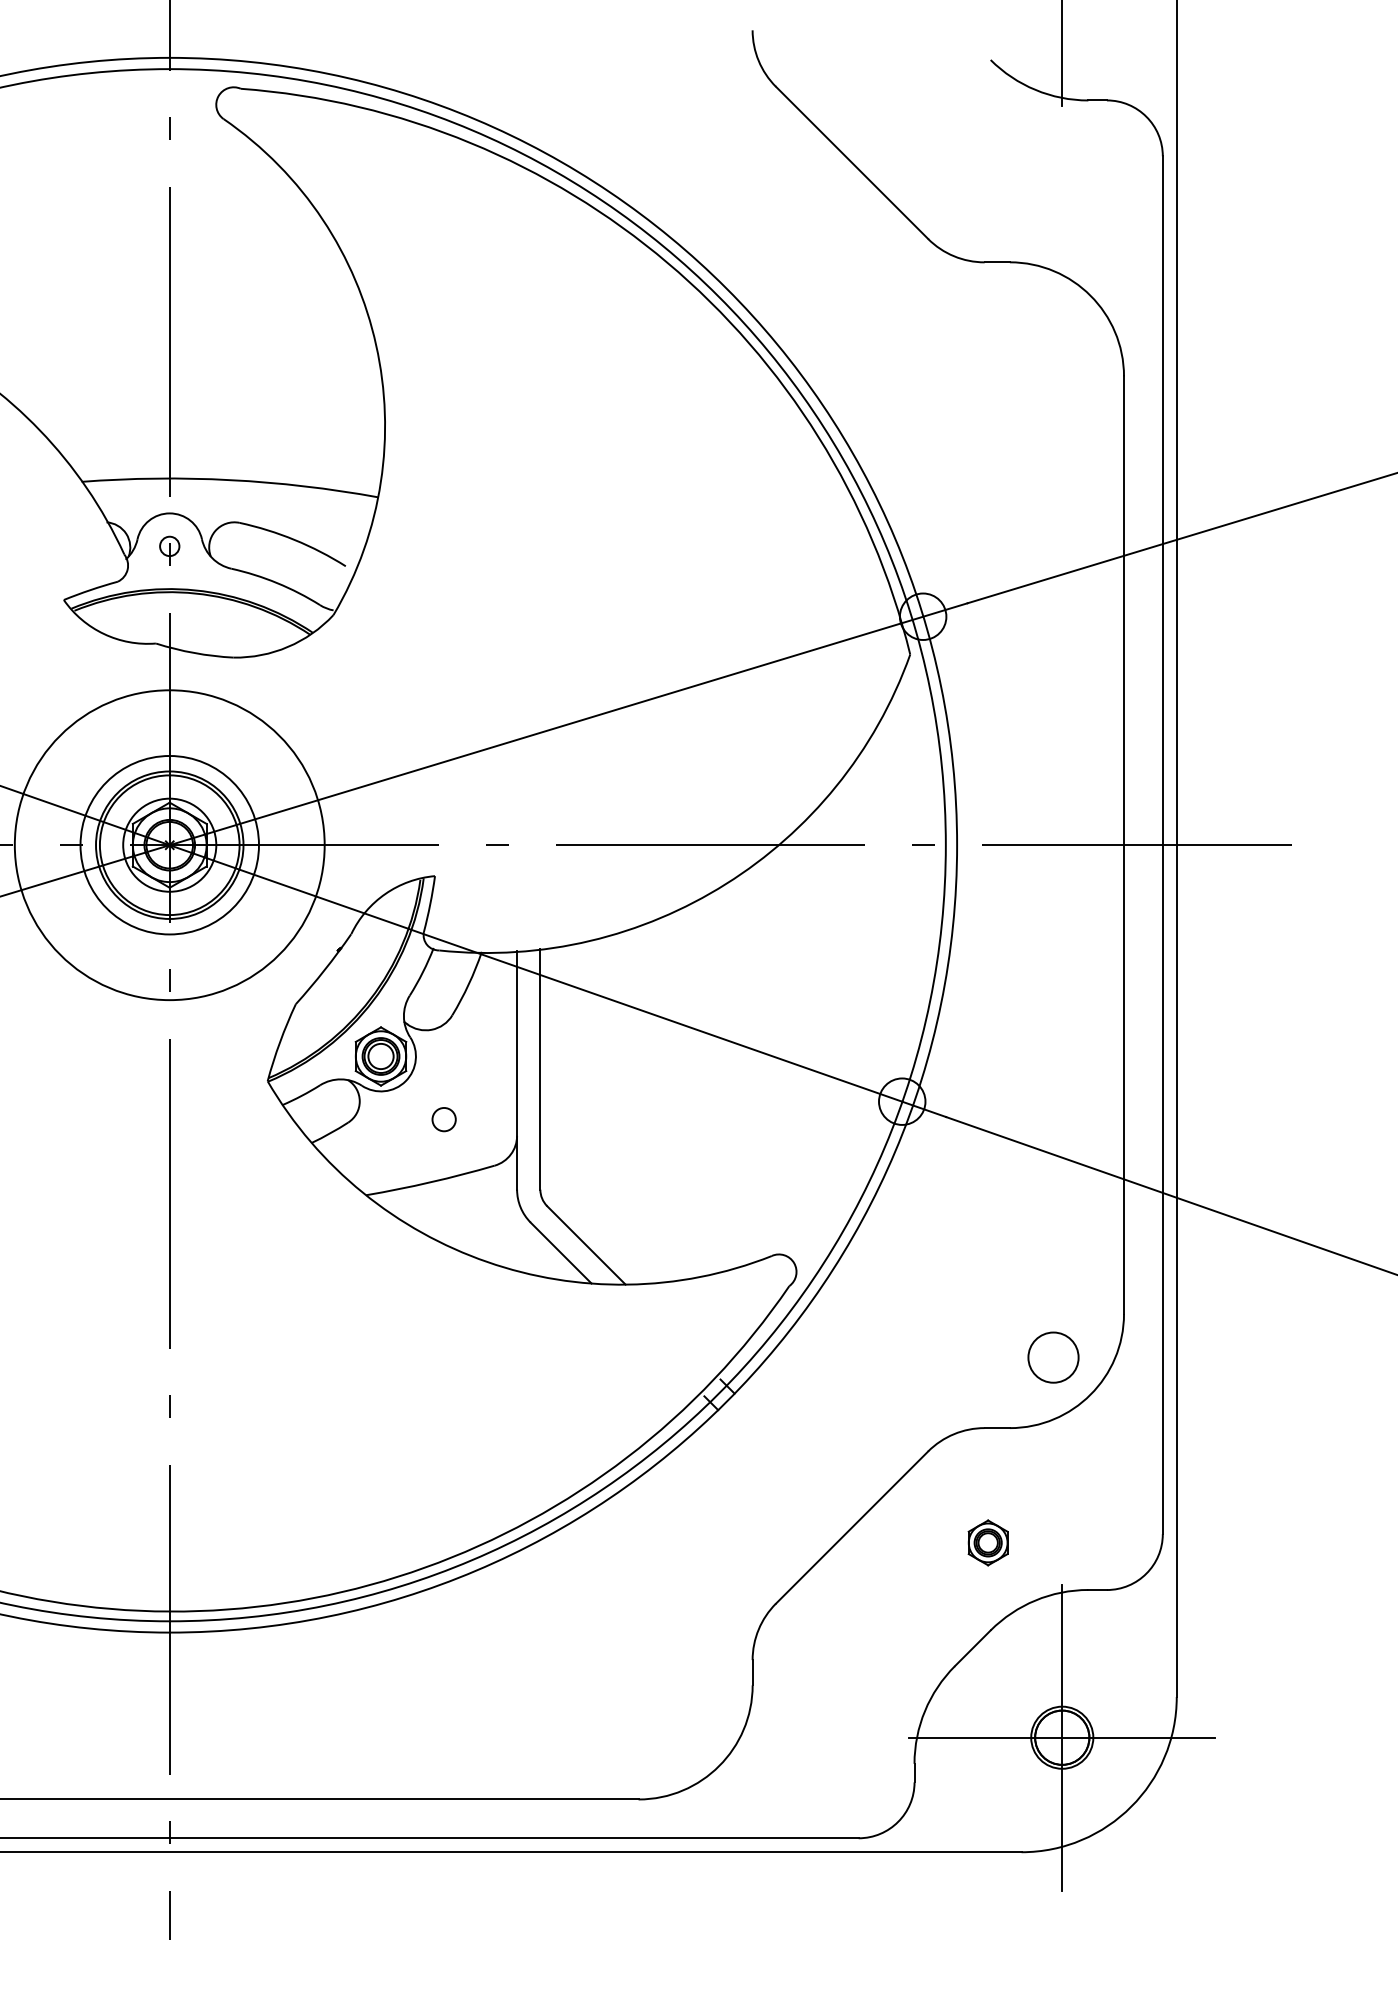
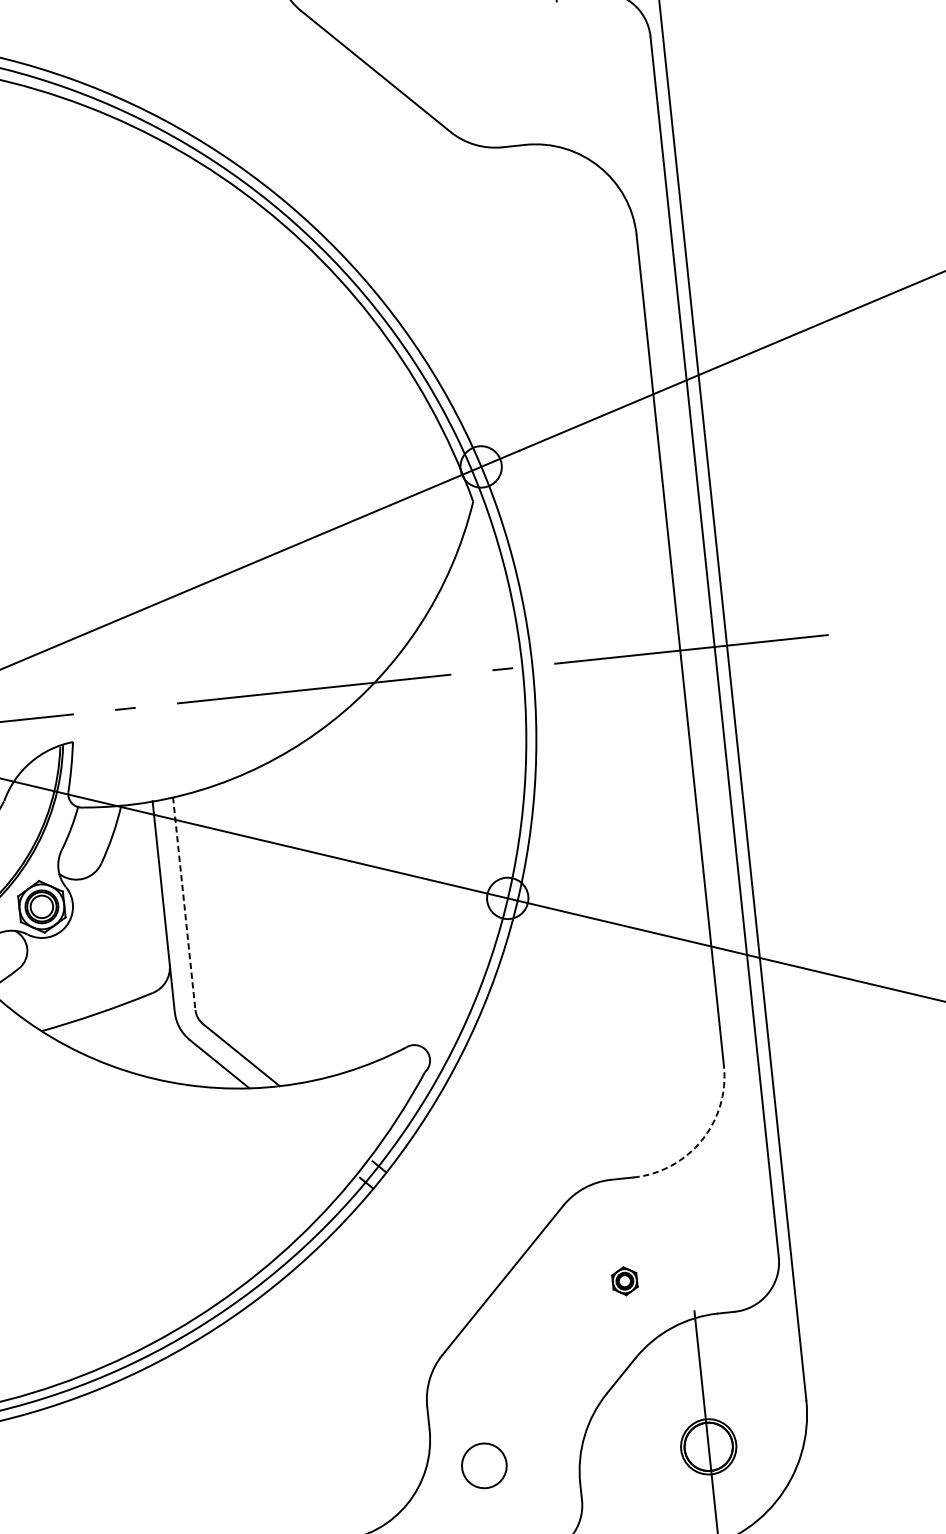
line: (540, 1070) -> (184, 904), solid -> dashed
circle: (443, 1119) -> (103, 956), removed
circle: (1053, 1357) -> (484, 1465), moved
arc: (1090, 1394) -> (701, 1140), solid -> dashed
part: (987, 1542) -> (624, 1280), size x0.7
line: (1062, 1737) -> (708, 1446), removed

